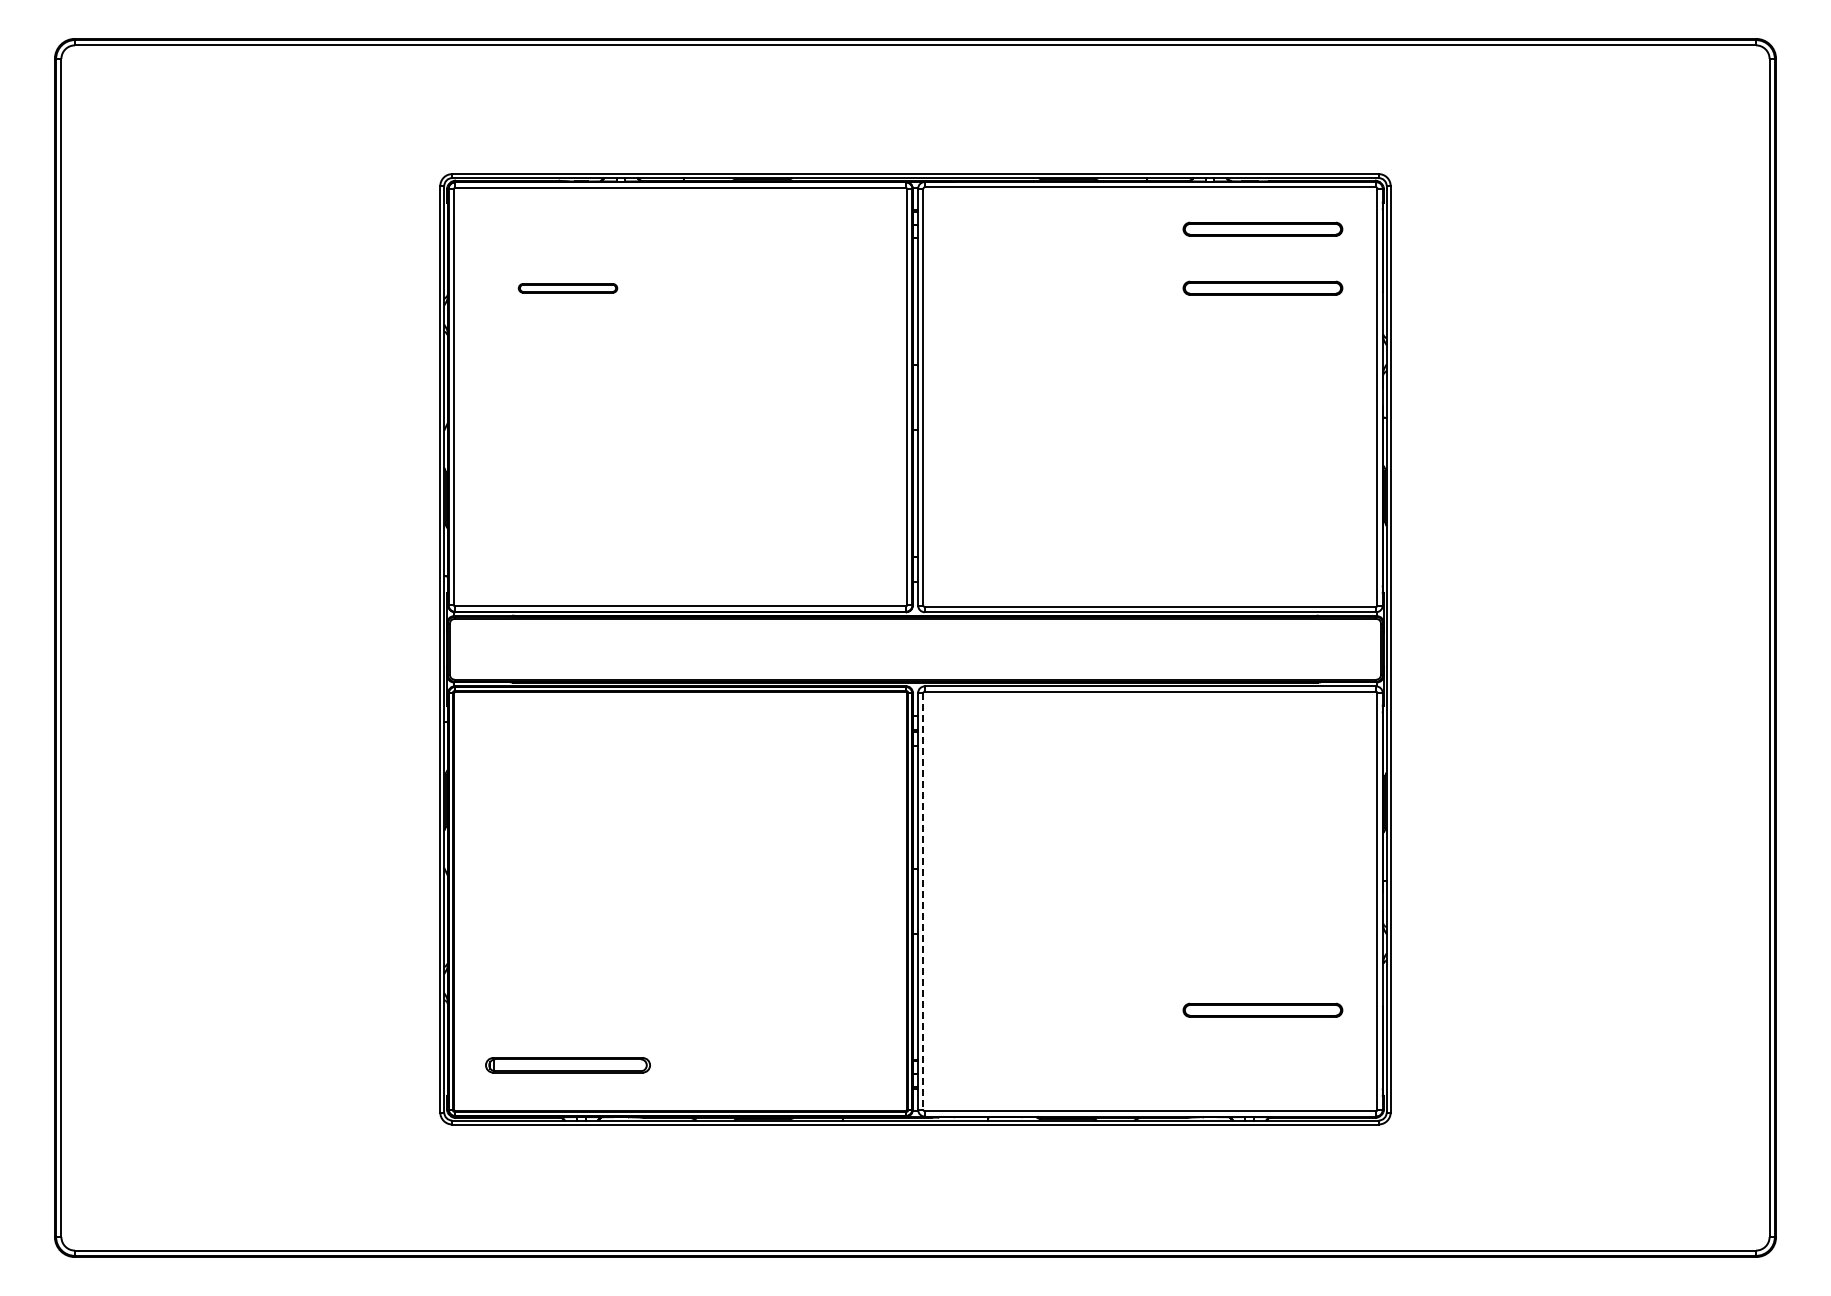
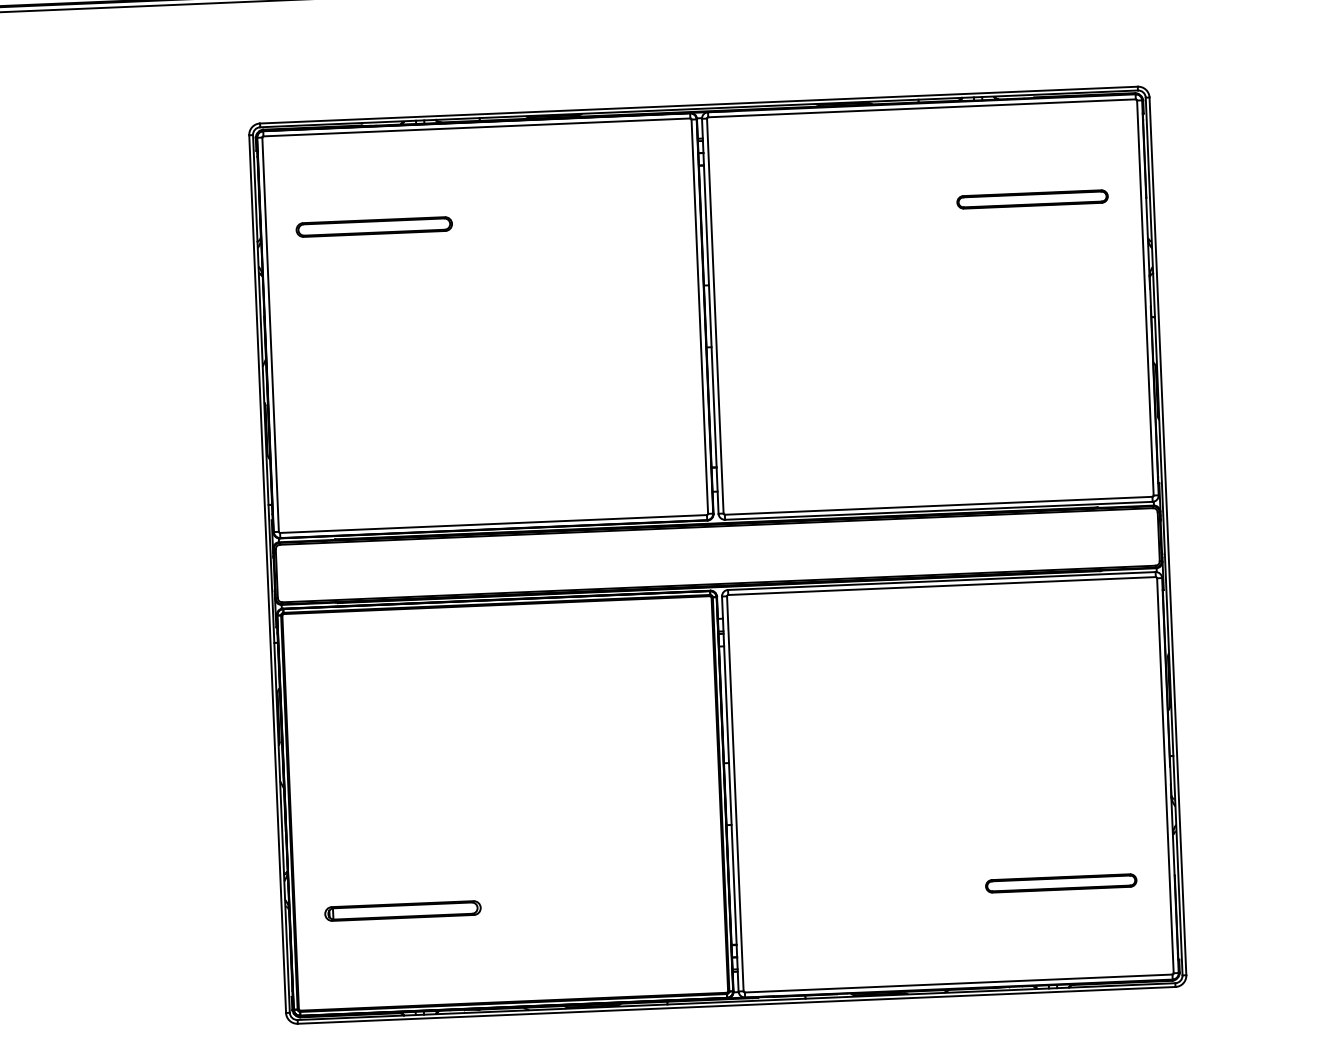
part: (1262, 228) -> (1029, 142), removed
part: (567, 288) -> (373, 227), size x1.67
line: (923, 901) -> (735, 793), dashed -> solid
part: (567, 1065) -> (402, 911), moved

